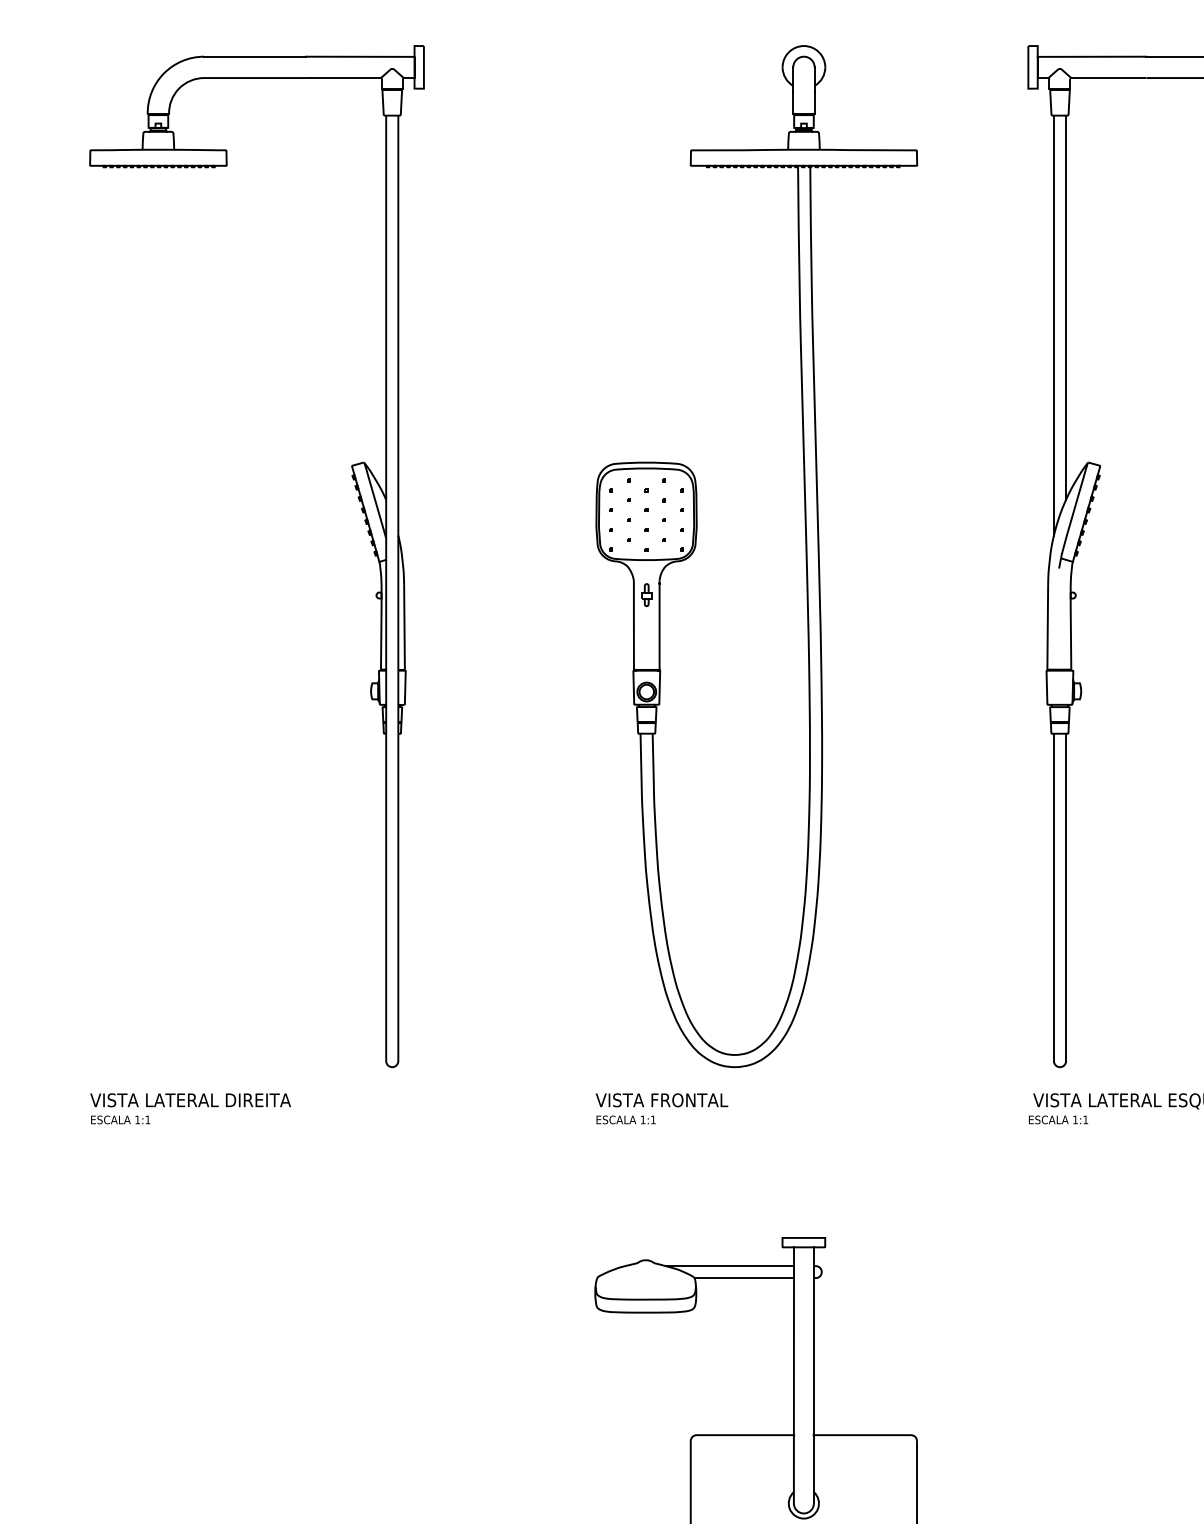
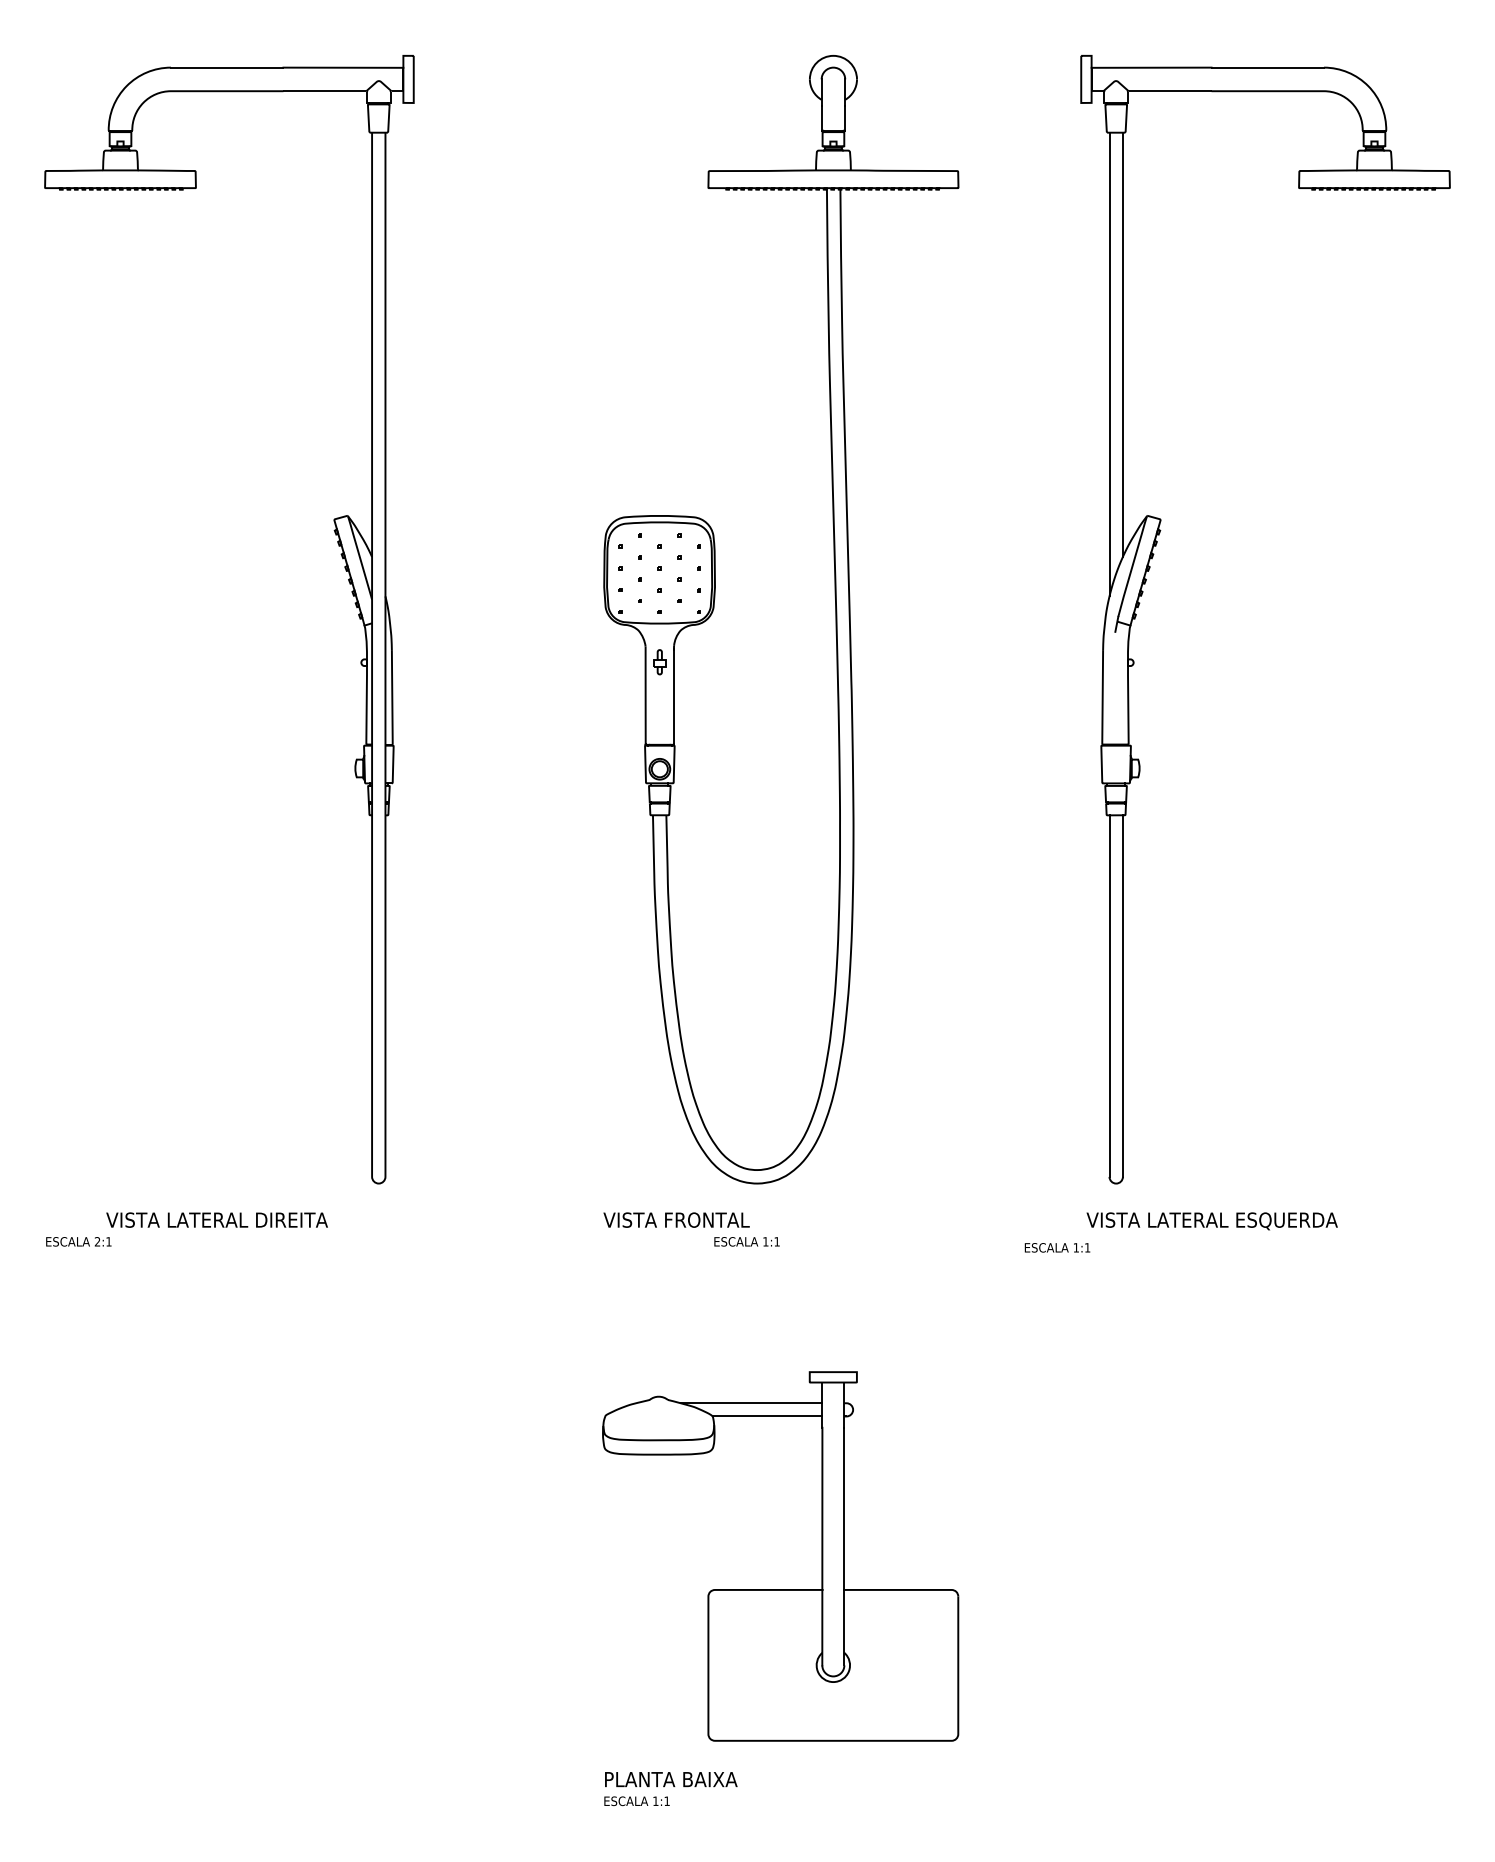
text: (190, 1099) -> (216, 1219), moved
text: (137, 1119) -> (97, 1241), 1:1 -> 2:1
text: (625, 1119) -> (746, 1241), moved
text: (1058, 1119) -> (1057, 1247), moved

